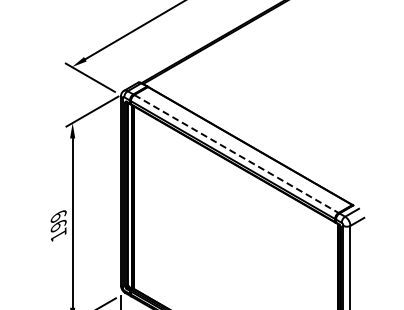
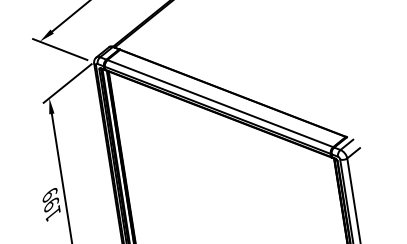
line: (236, 153) -> (220, 103), dashed -> solid

